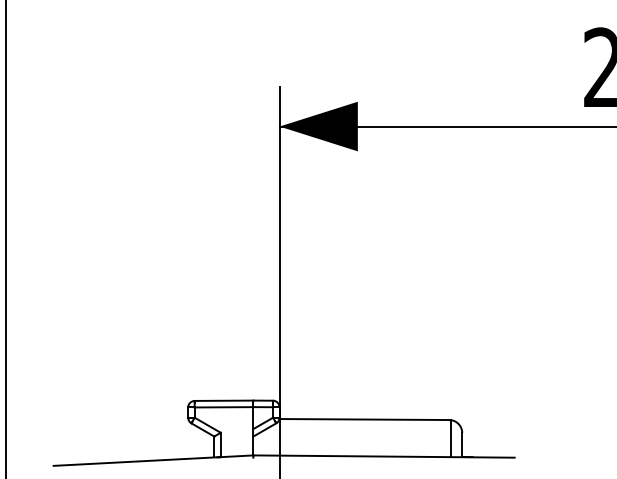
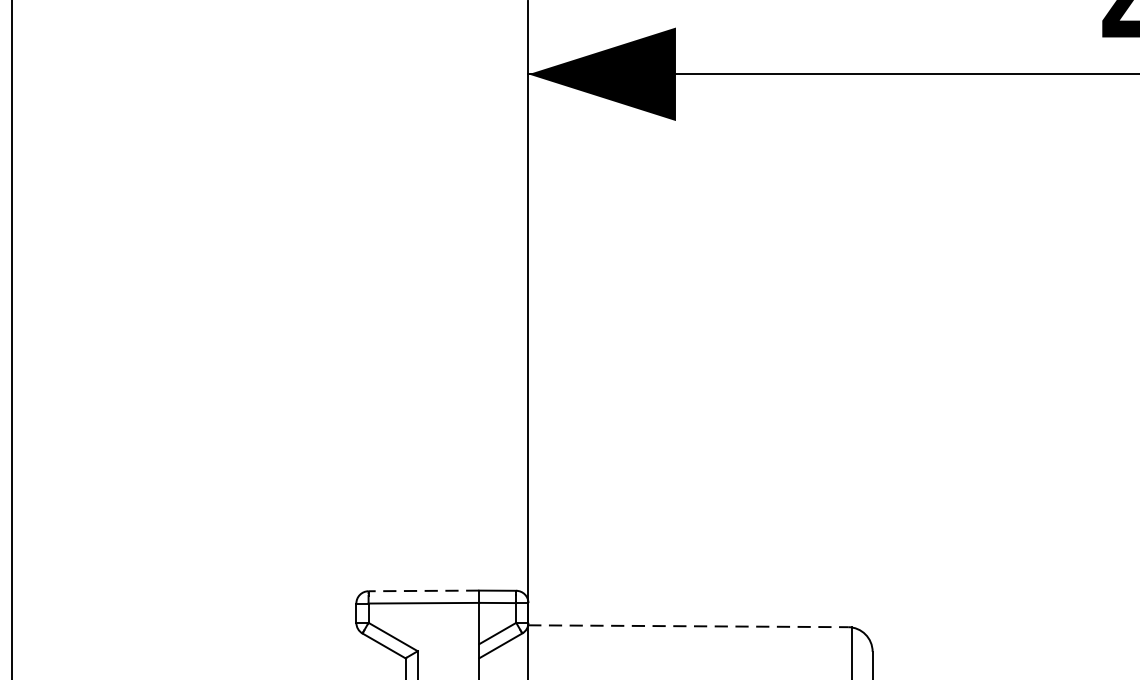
line: (223, 400) -> (422, 590), solid -> dashed
line: (364, 419) -> (688, 626), solid -> dashed

